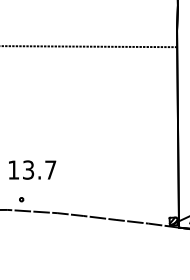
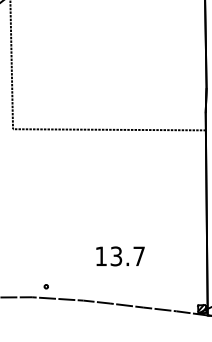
text: (32, 170) -> (120, 256), moved

